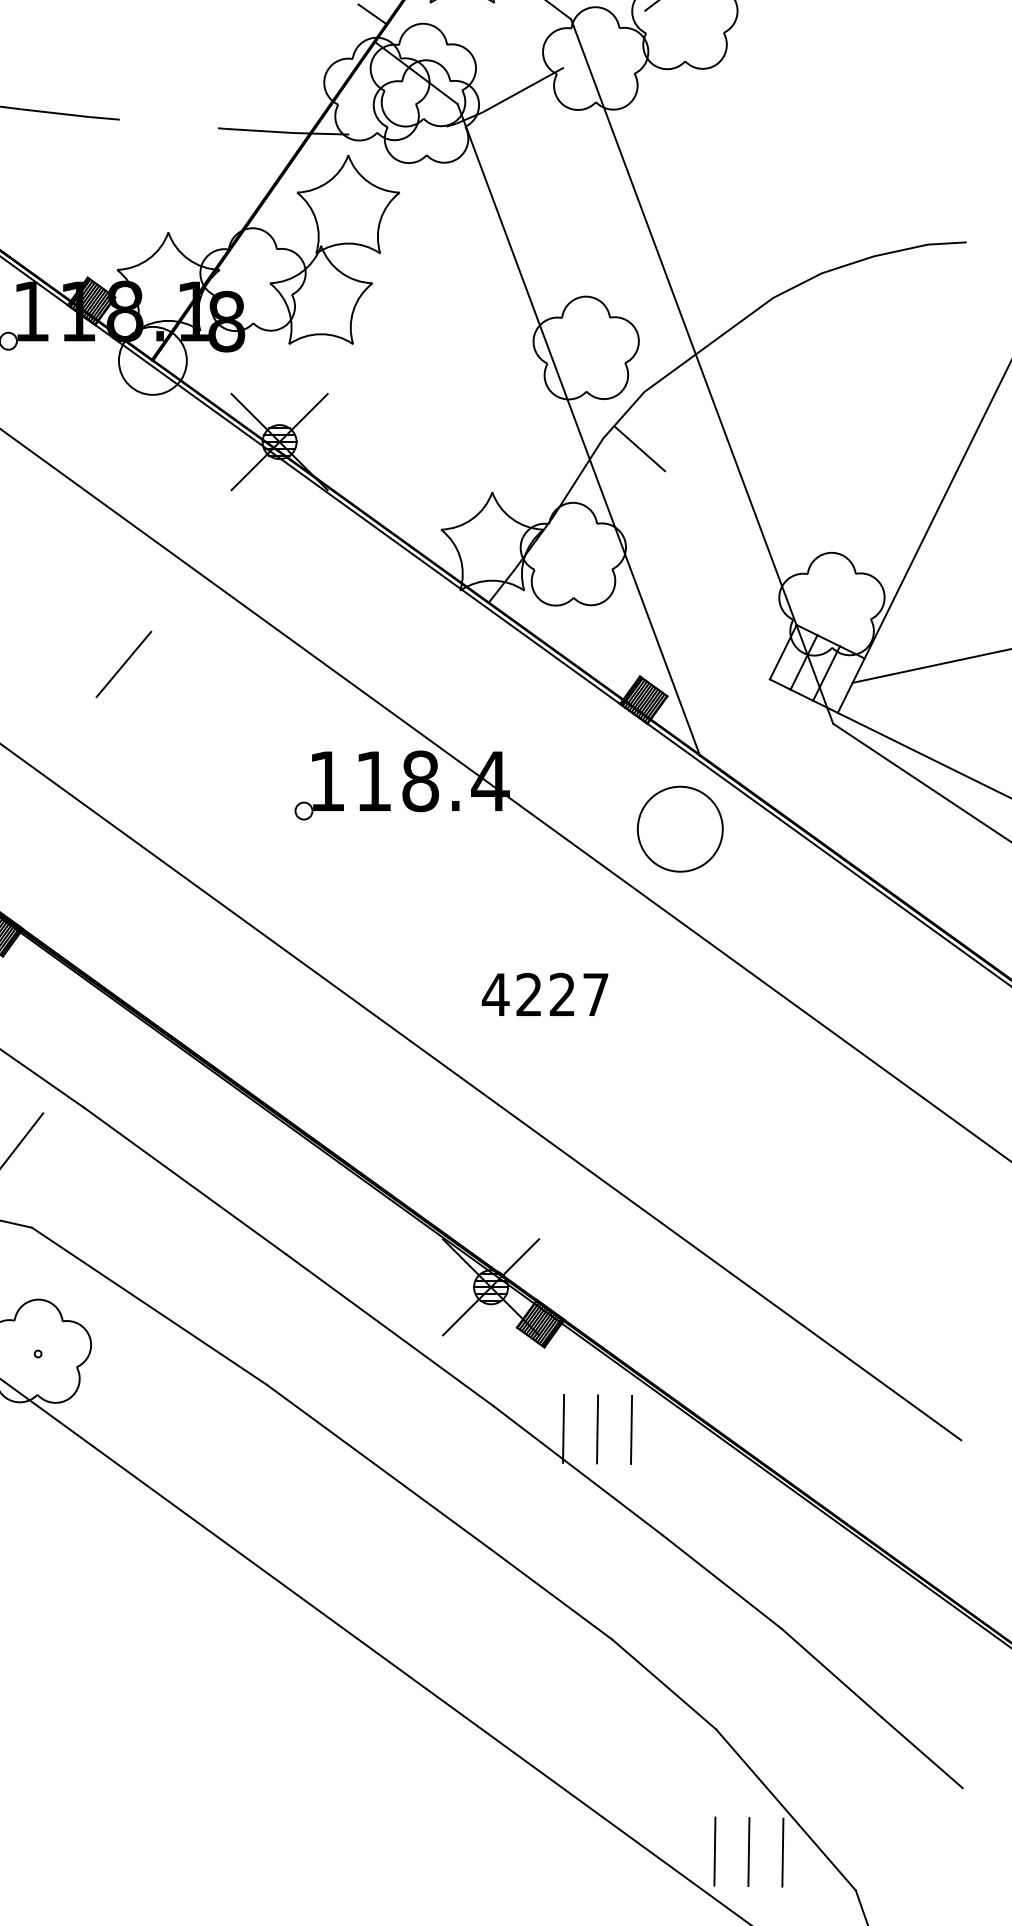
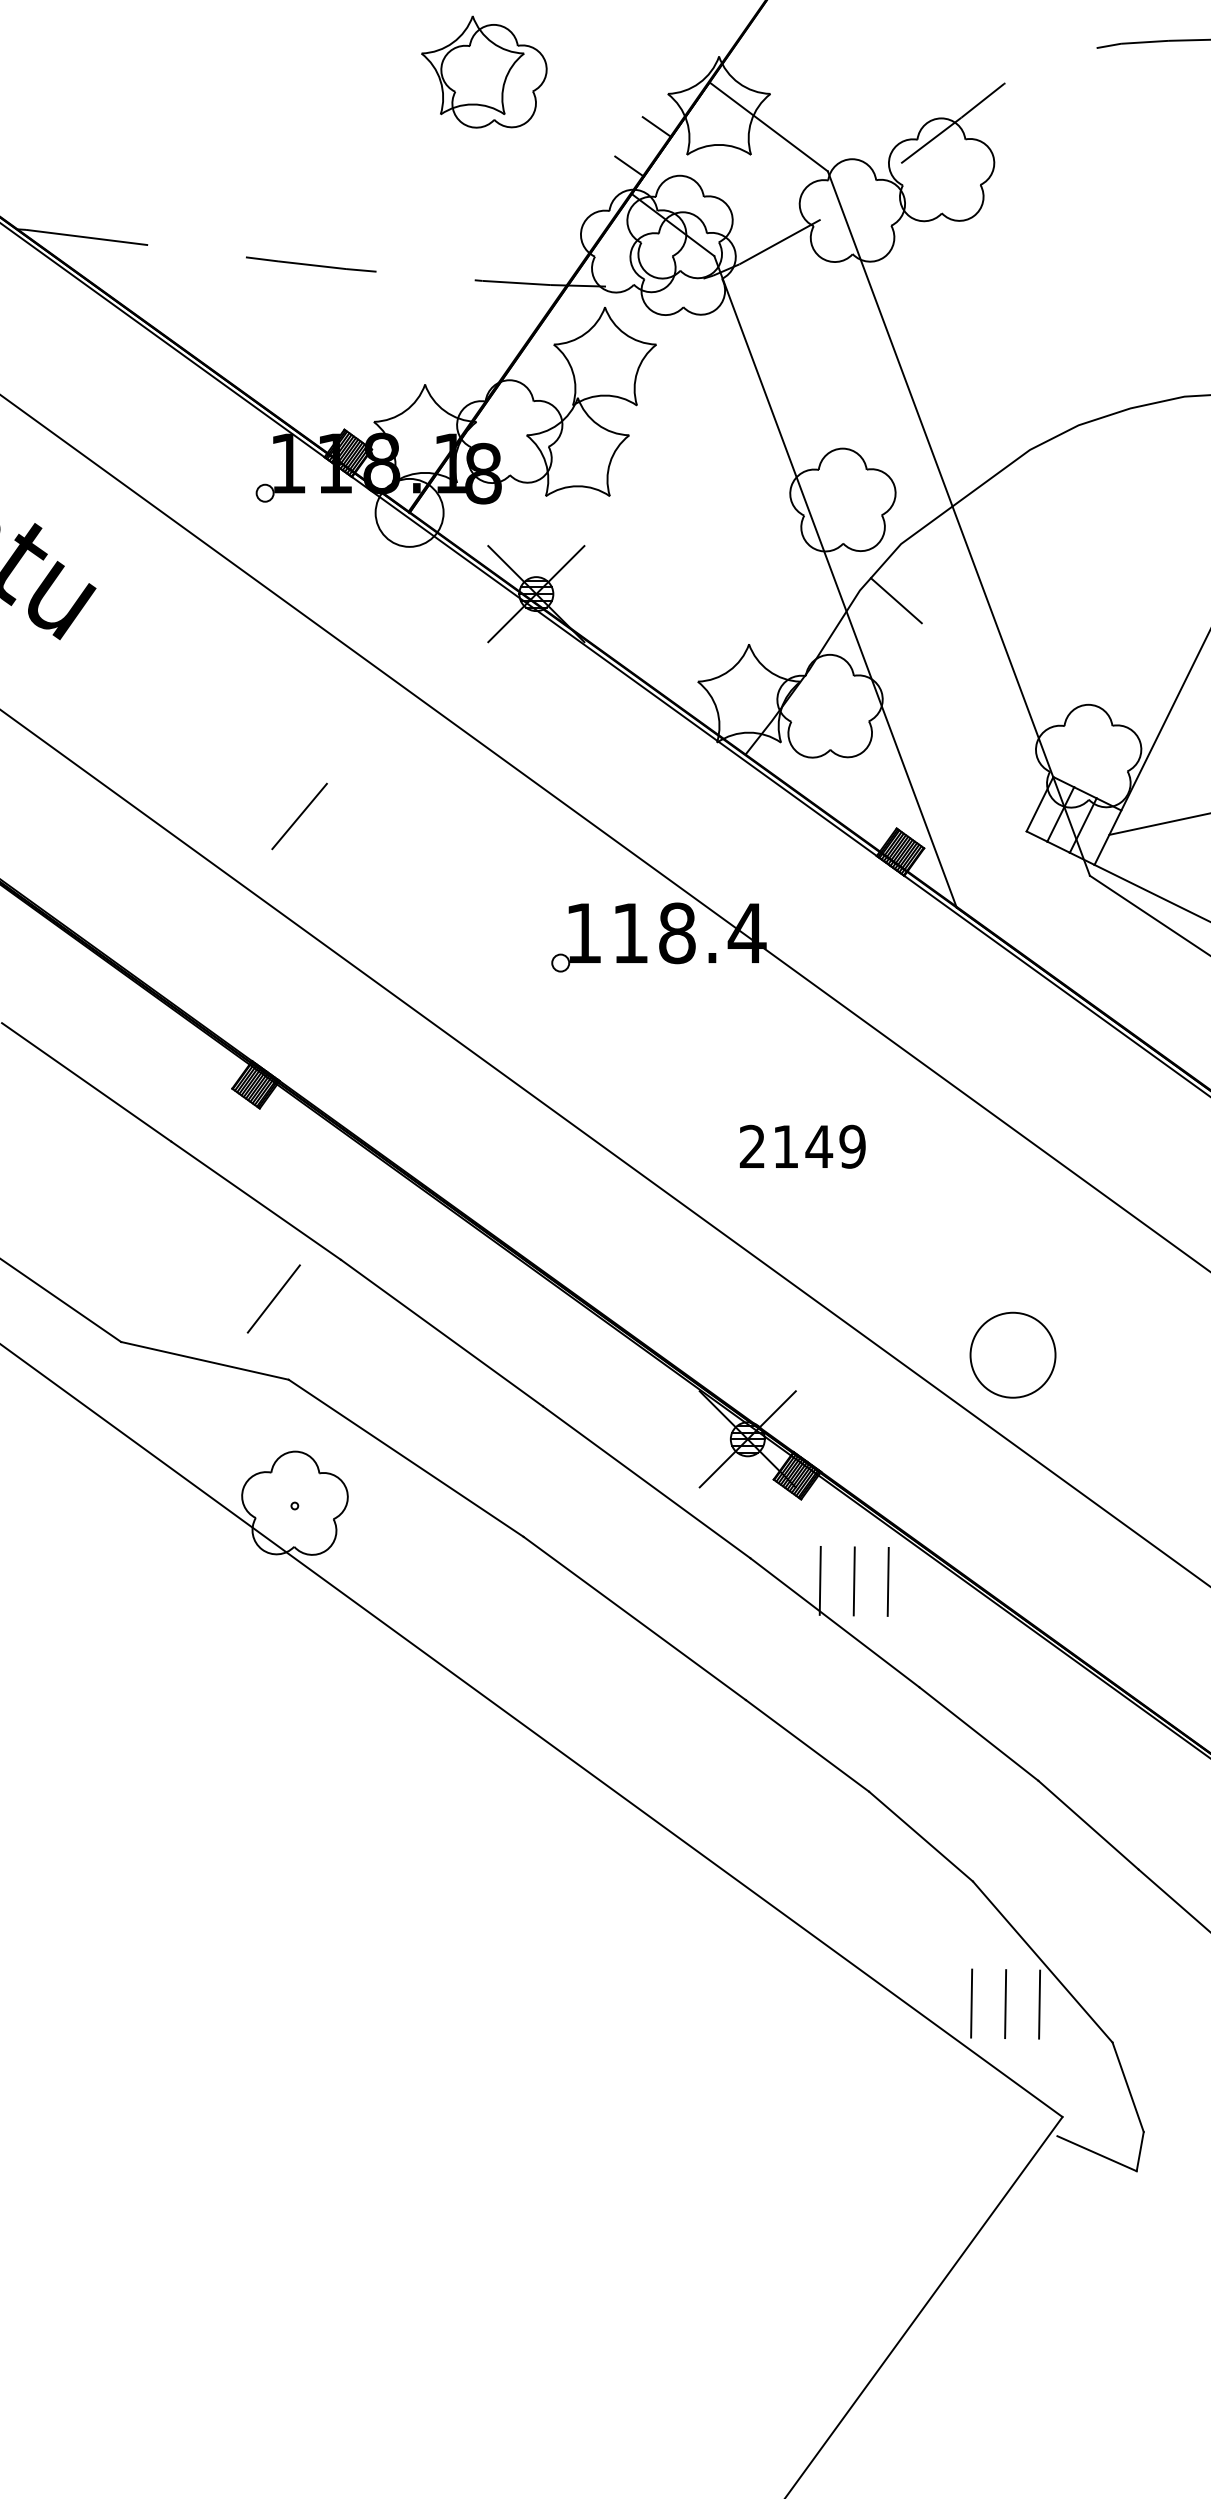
line: (123, 664) -> (299, 816), moved
part: (679, 828) -> (1012, 1354), moved
text: (544, 994) -> (801, 1146), 4227 -> 2149

